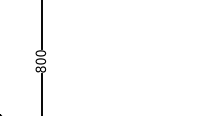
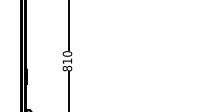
text: (40, 61) -> (67, 61), 800 -> 810

